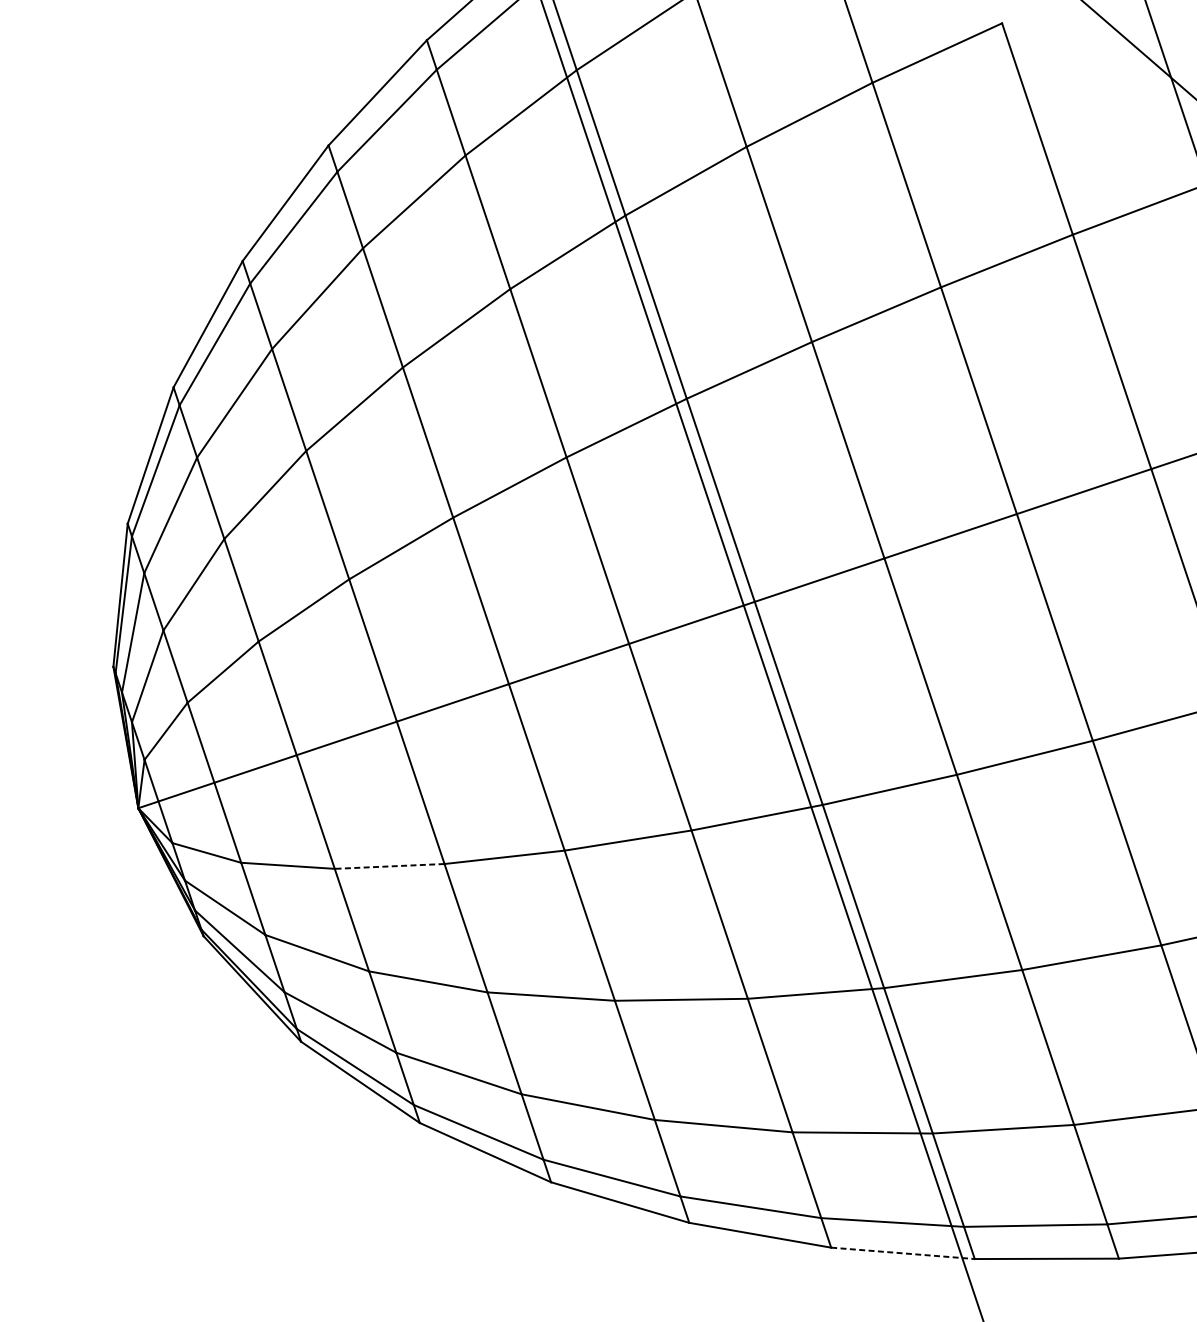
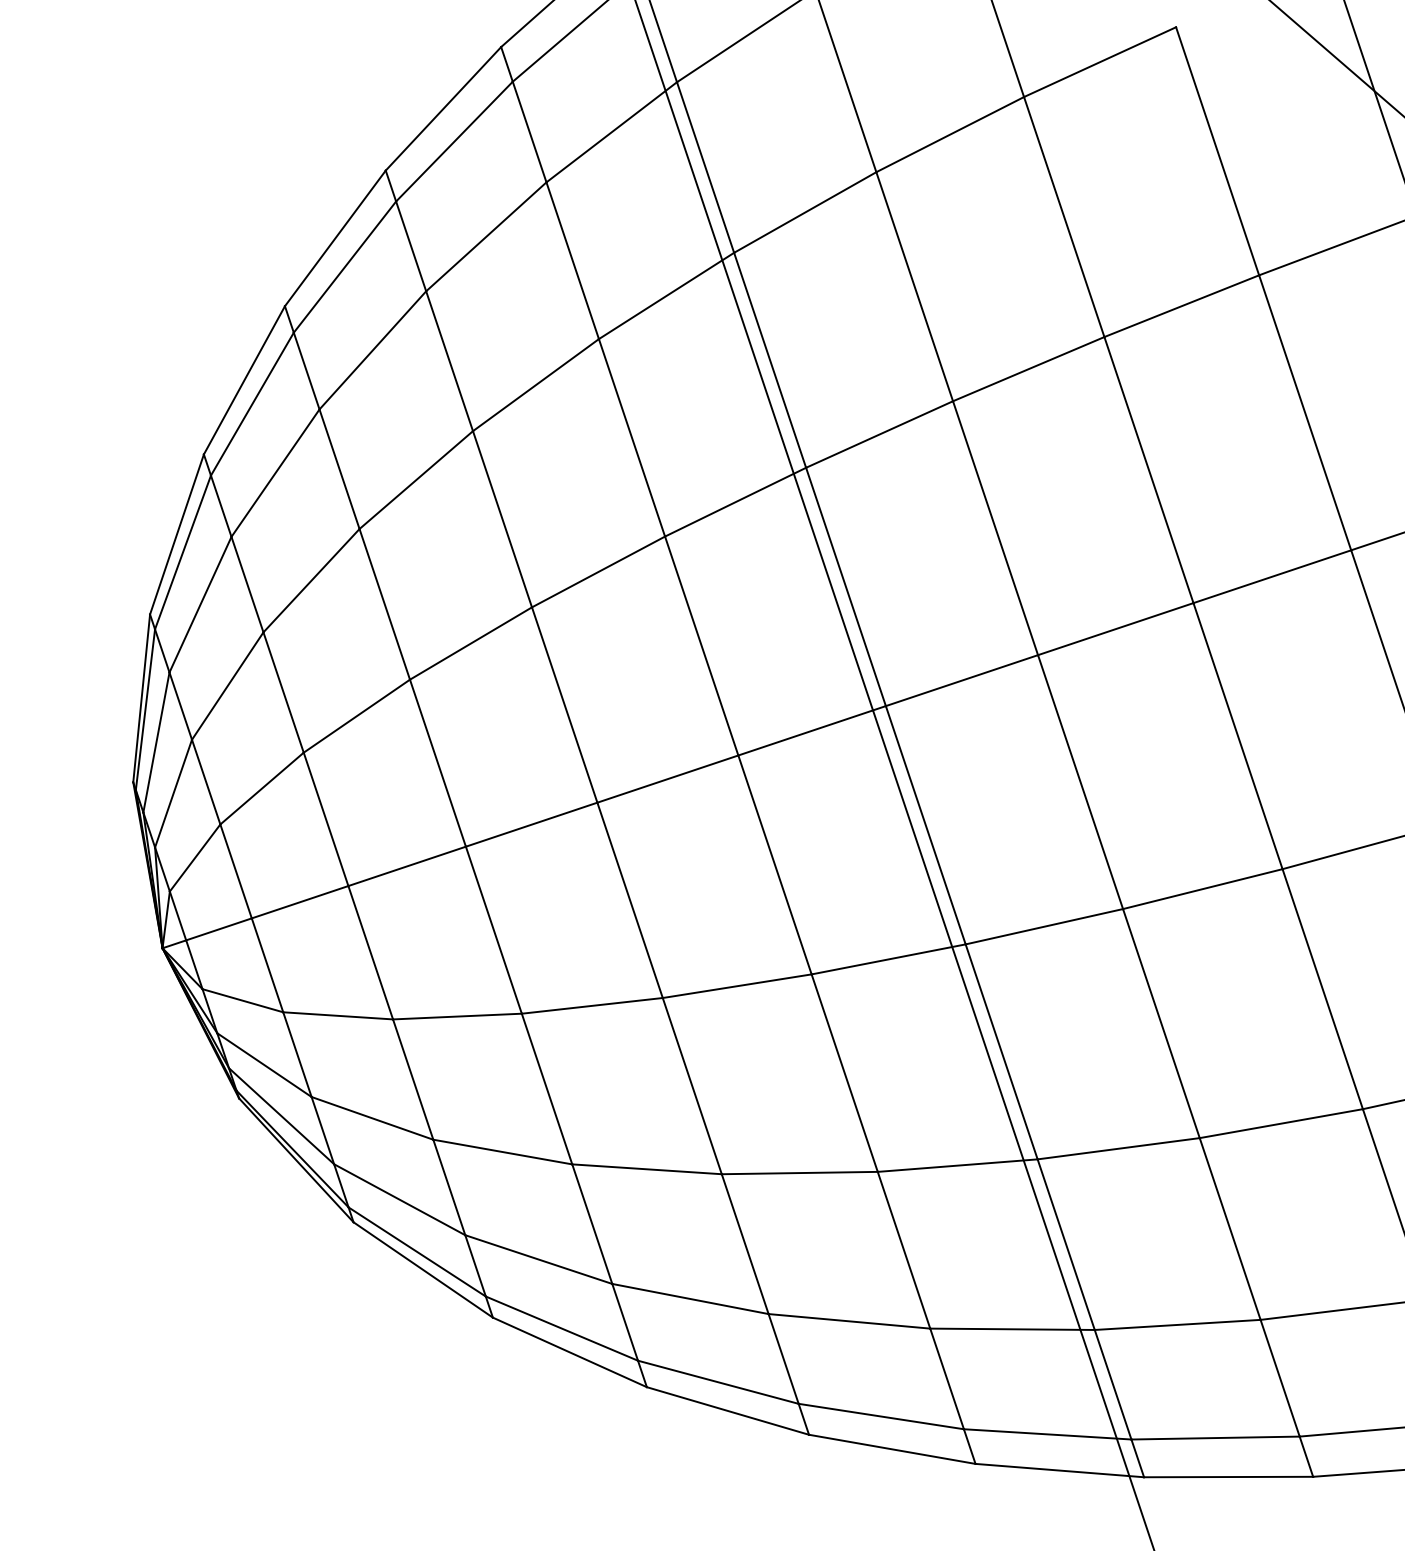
line: (388, 866) -> (456, 1016), dashed -> solid
line: (902, 1253) -> (1059, 1470), dashed -> solid

